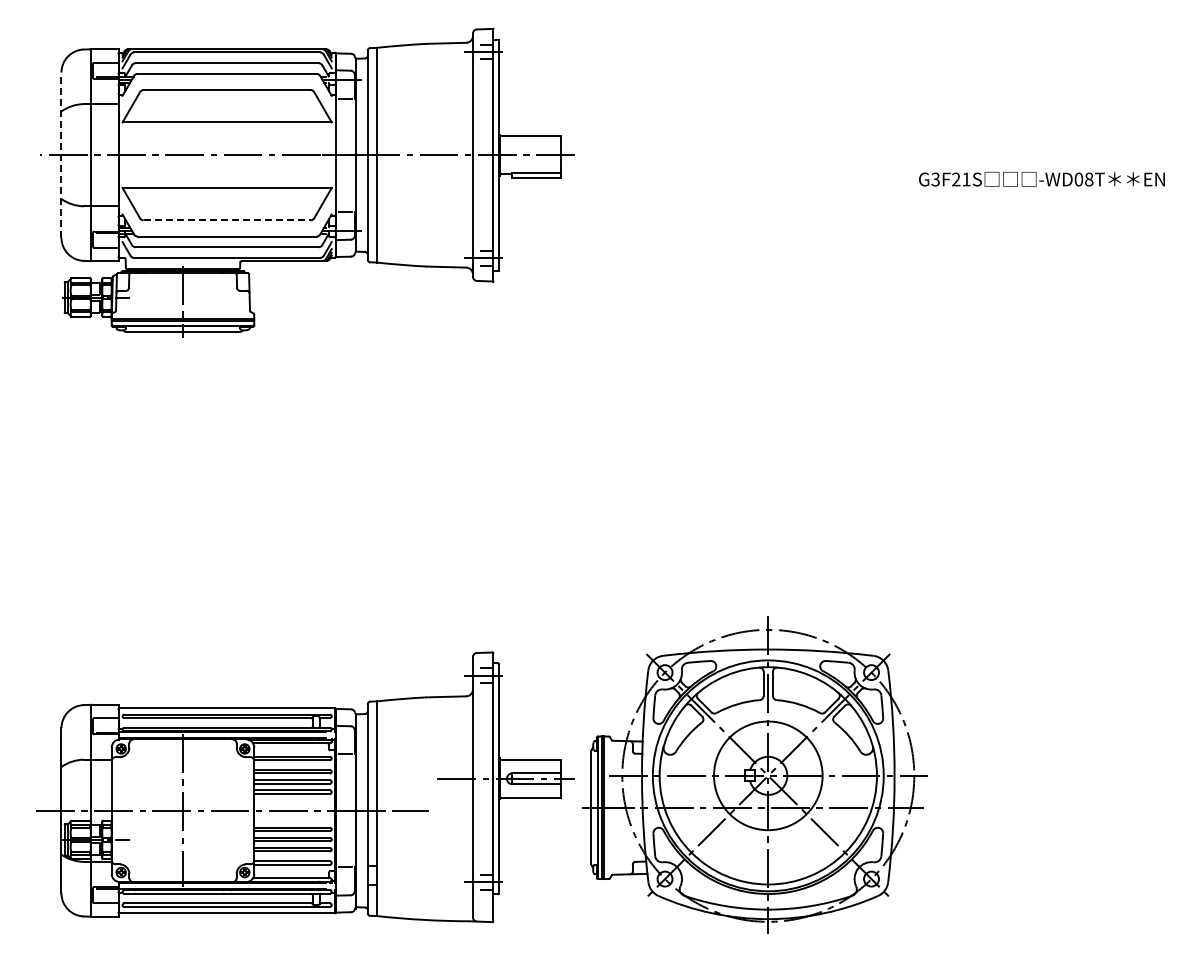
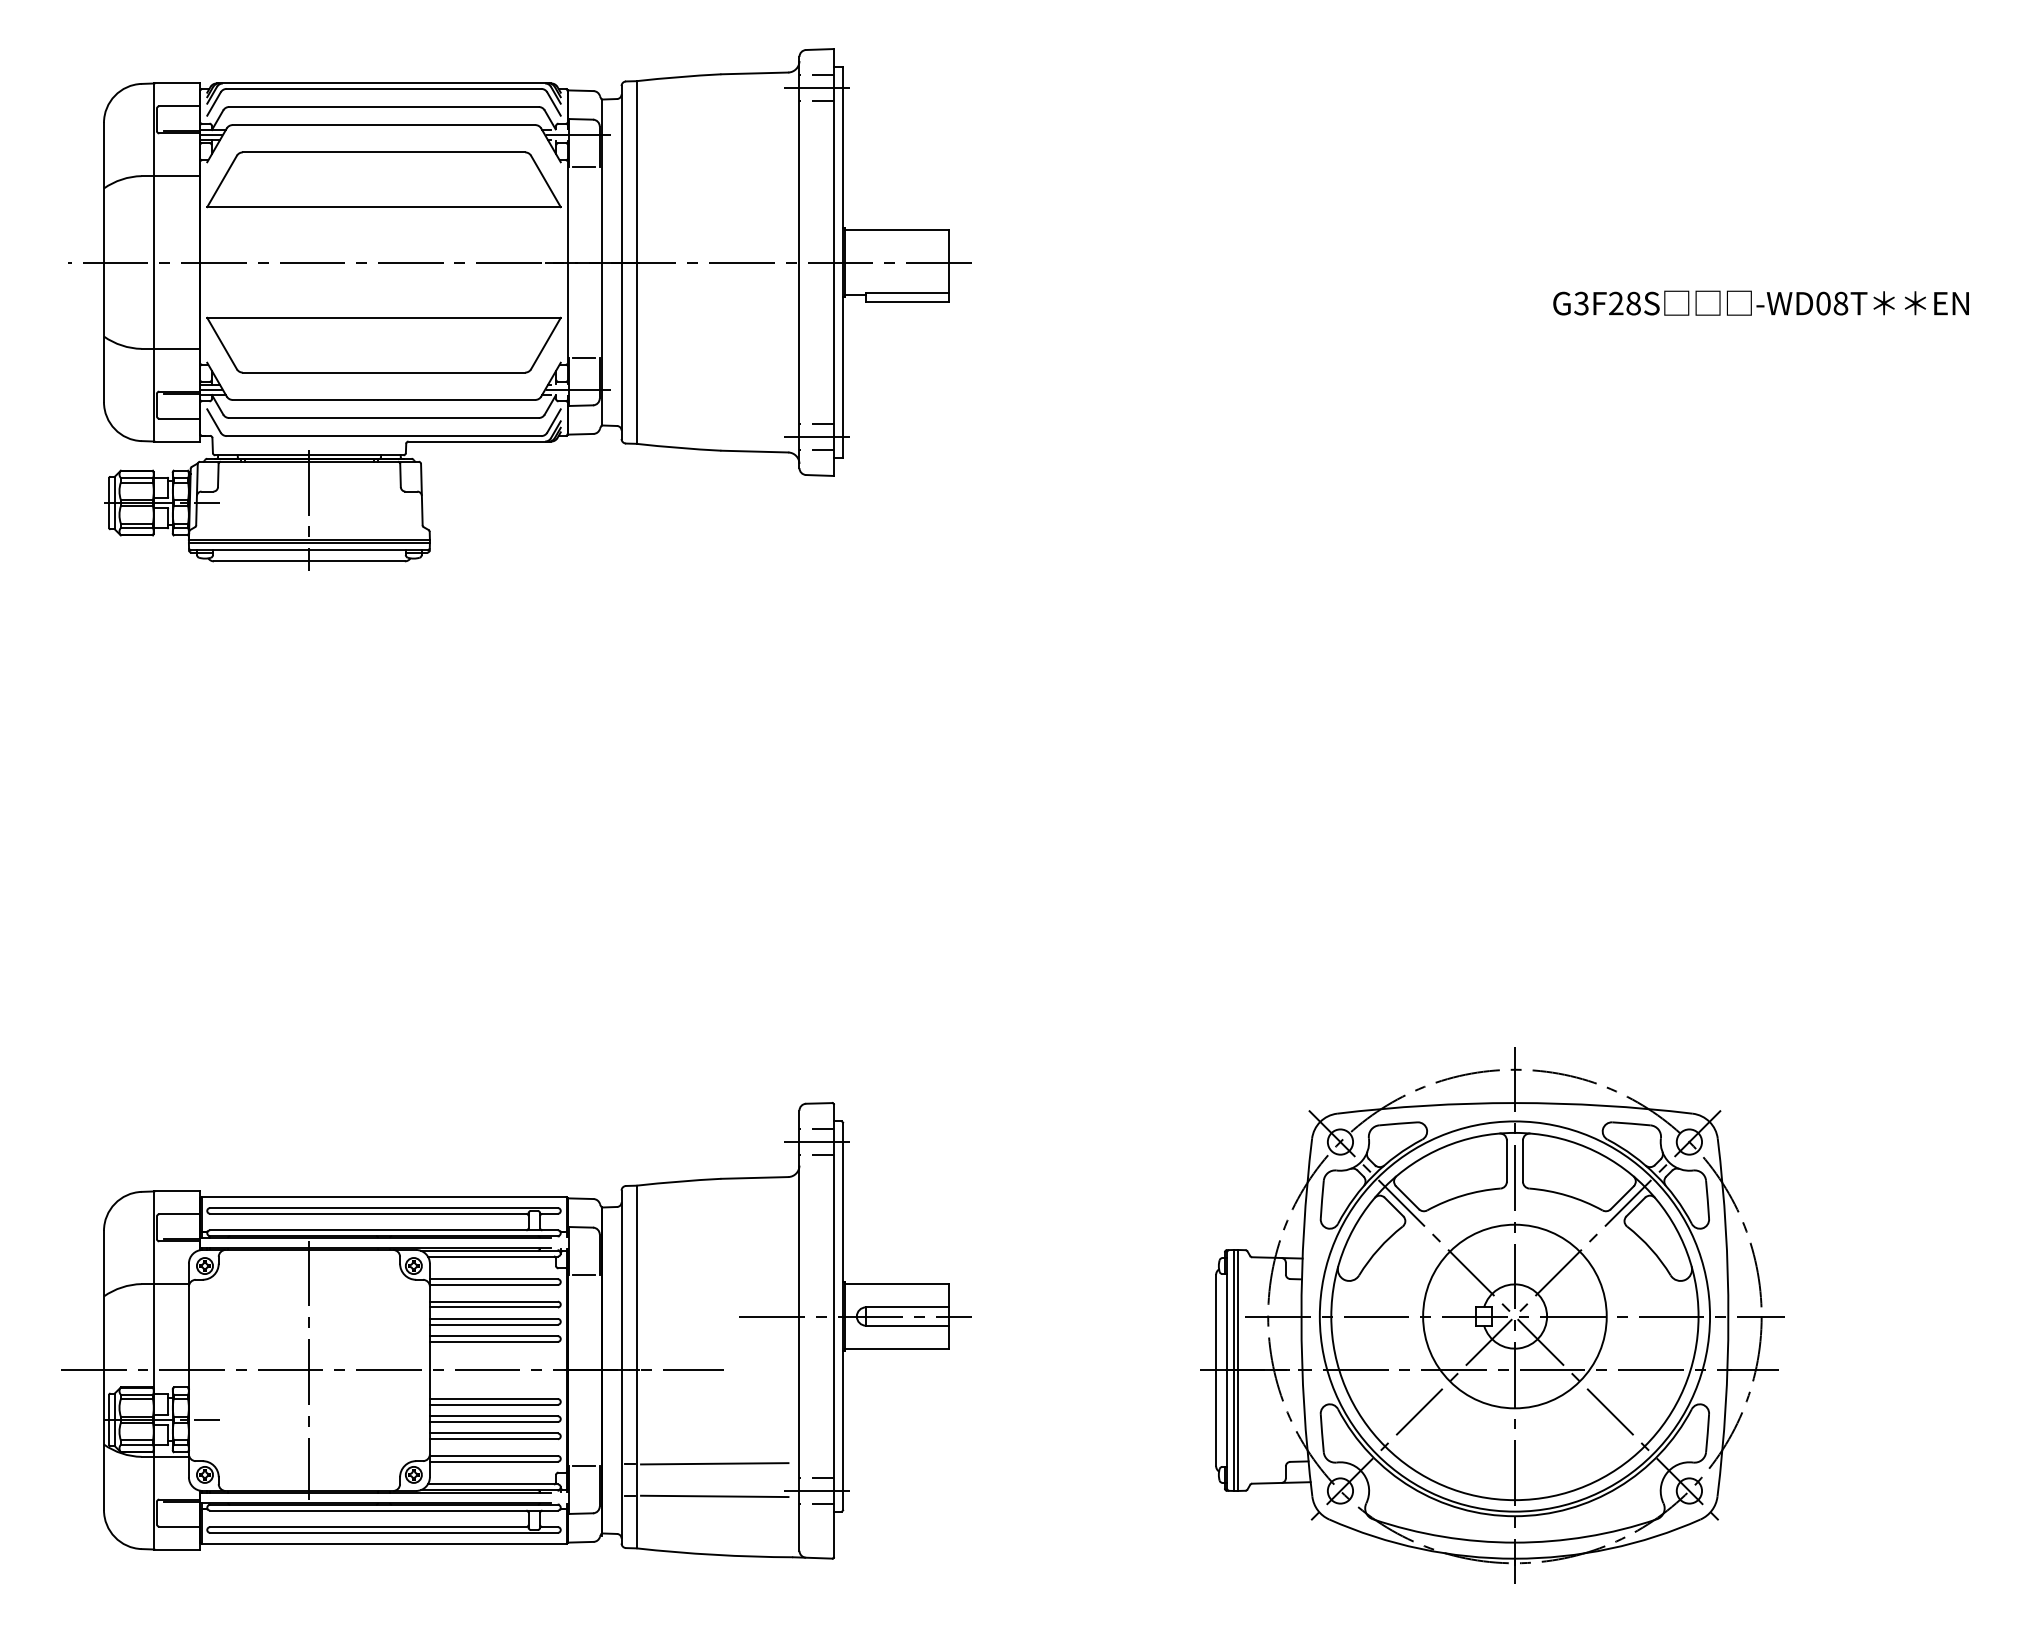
line: (61, 155) -> (104, 262), dashed -> solid
text: (966, 179) -> (1633, 303), G3F21S -> G3F28S
line: (227, 220) -> (384, 372), dashed -> solid
part: (754, 774) -> (1491, 1314), moved
line: (422, 865) -> (714, 1462), added
line: (422, 884) -> (714, 1495), added

